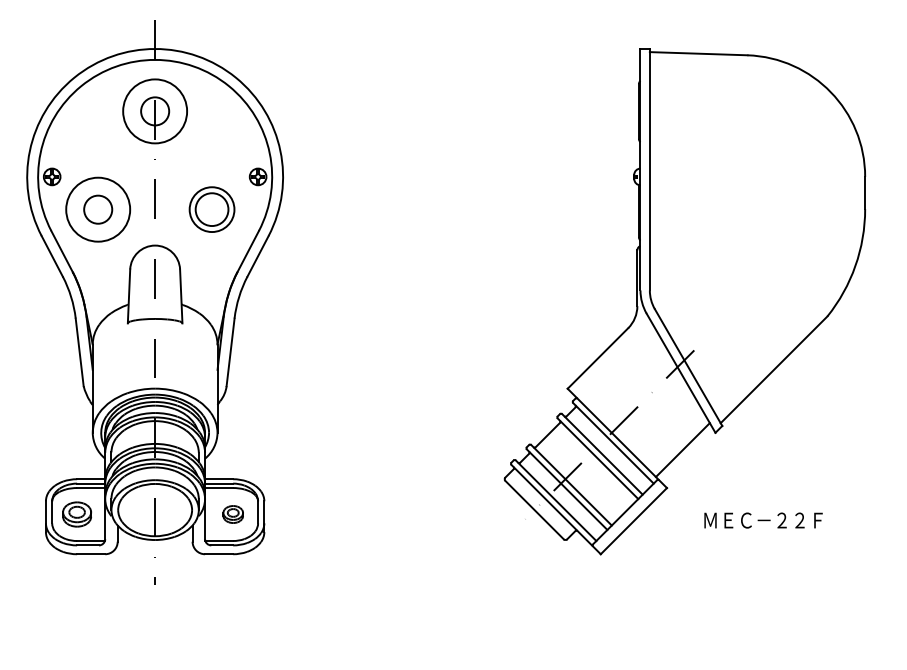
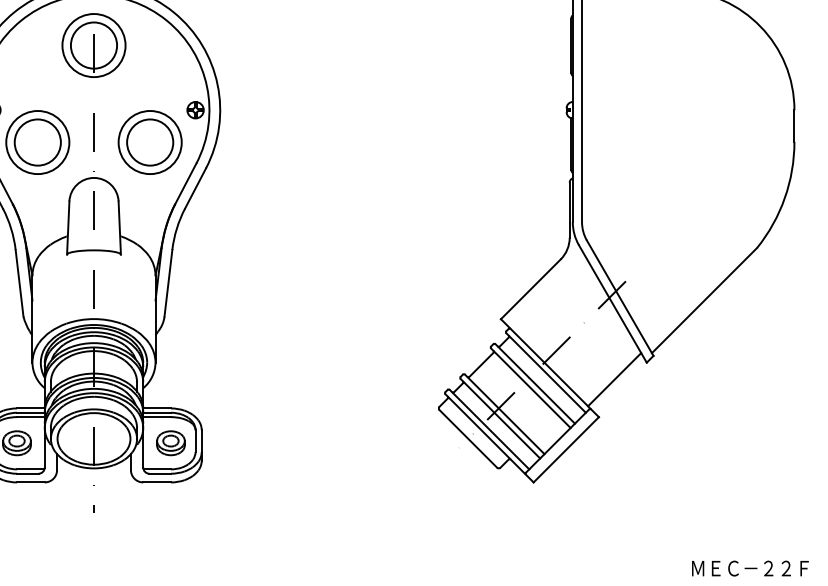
circle: (154, 111) -> (93, 45), size x1.67
circle: (97, 209) -> (37, 142), size x1.67
part: (211, 209) -> (149, 142), size x1.43
part: (233, 514) -> (171, 443), size x1.43
text: (763, 520) -> (750, 568), moved

